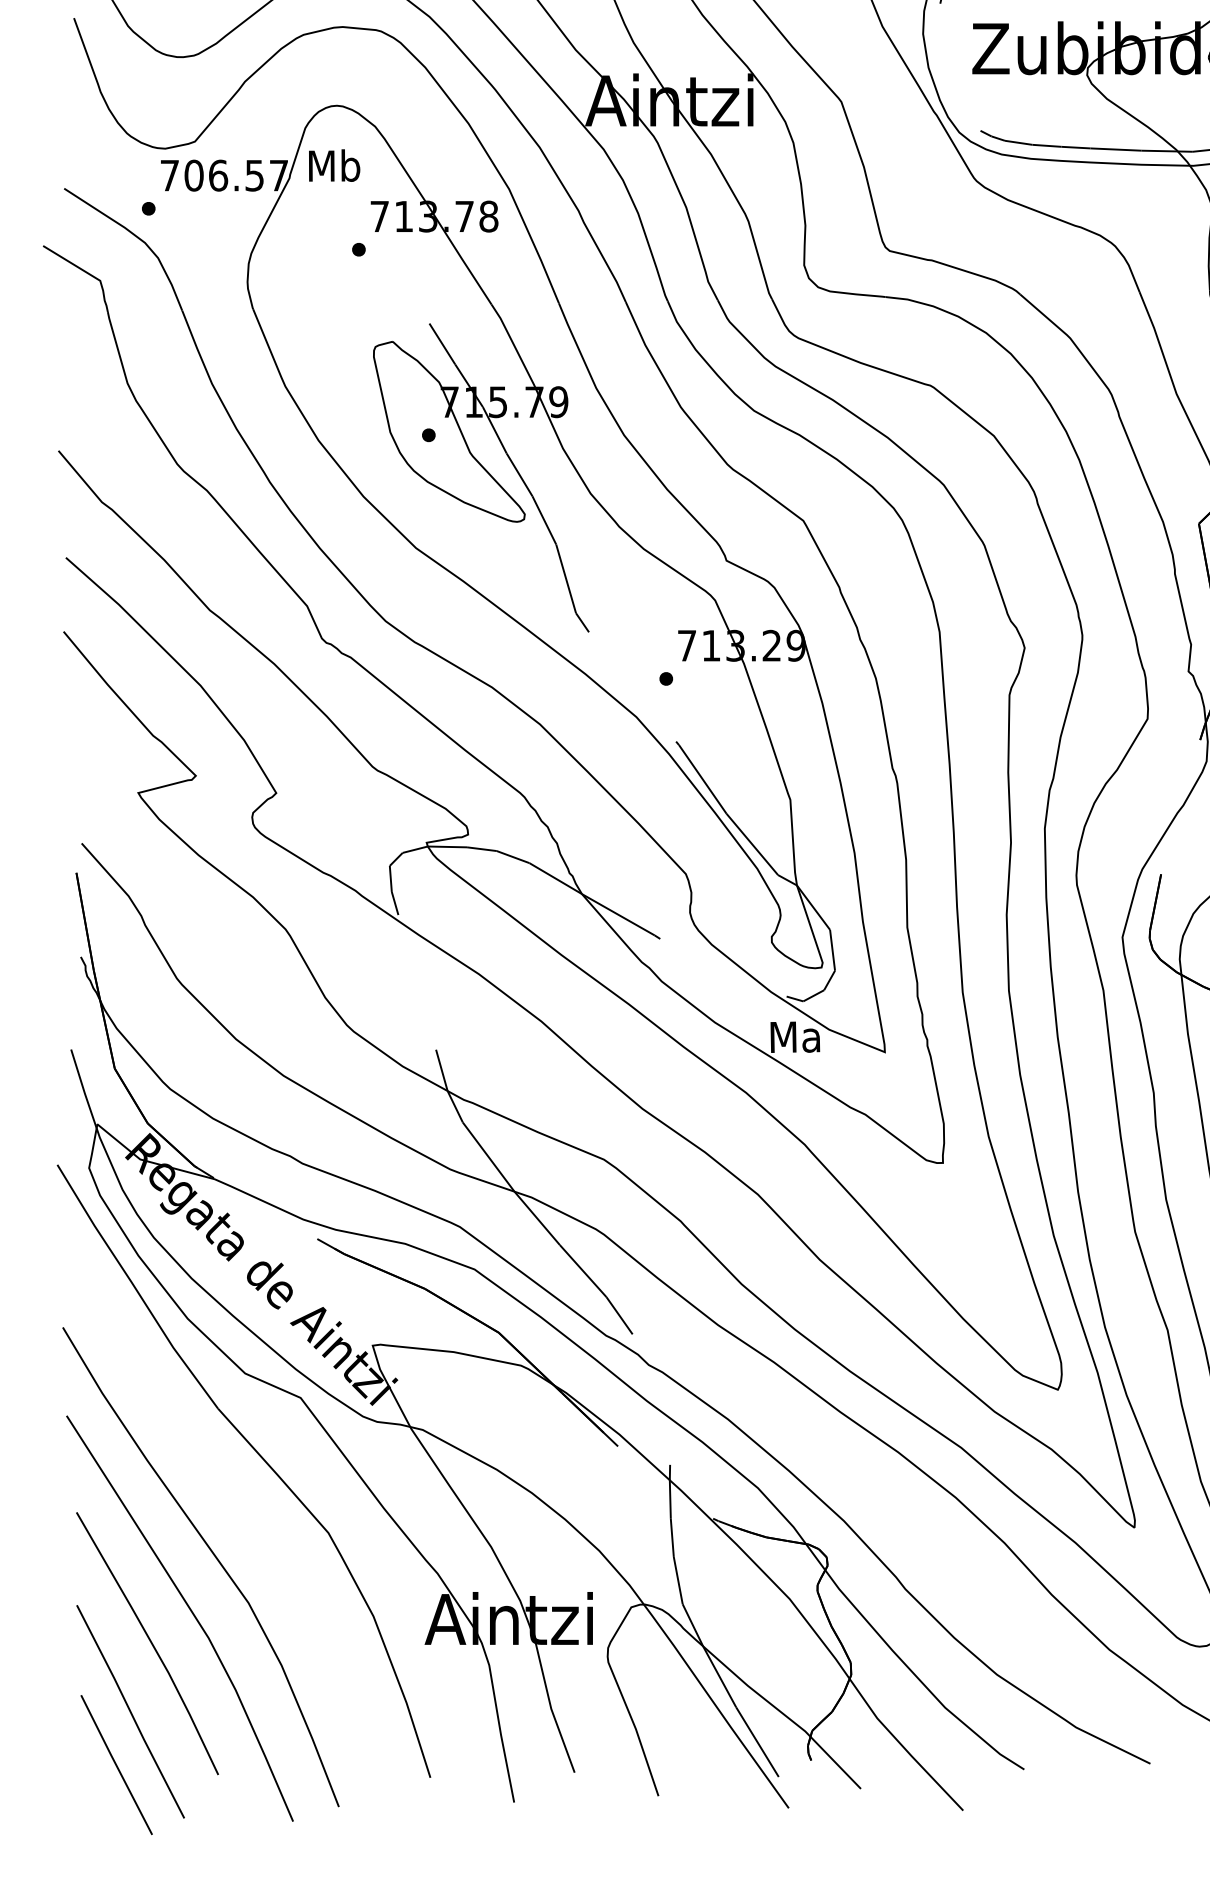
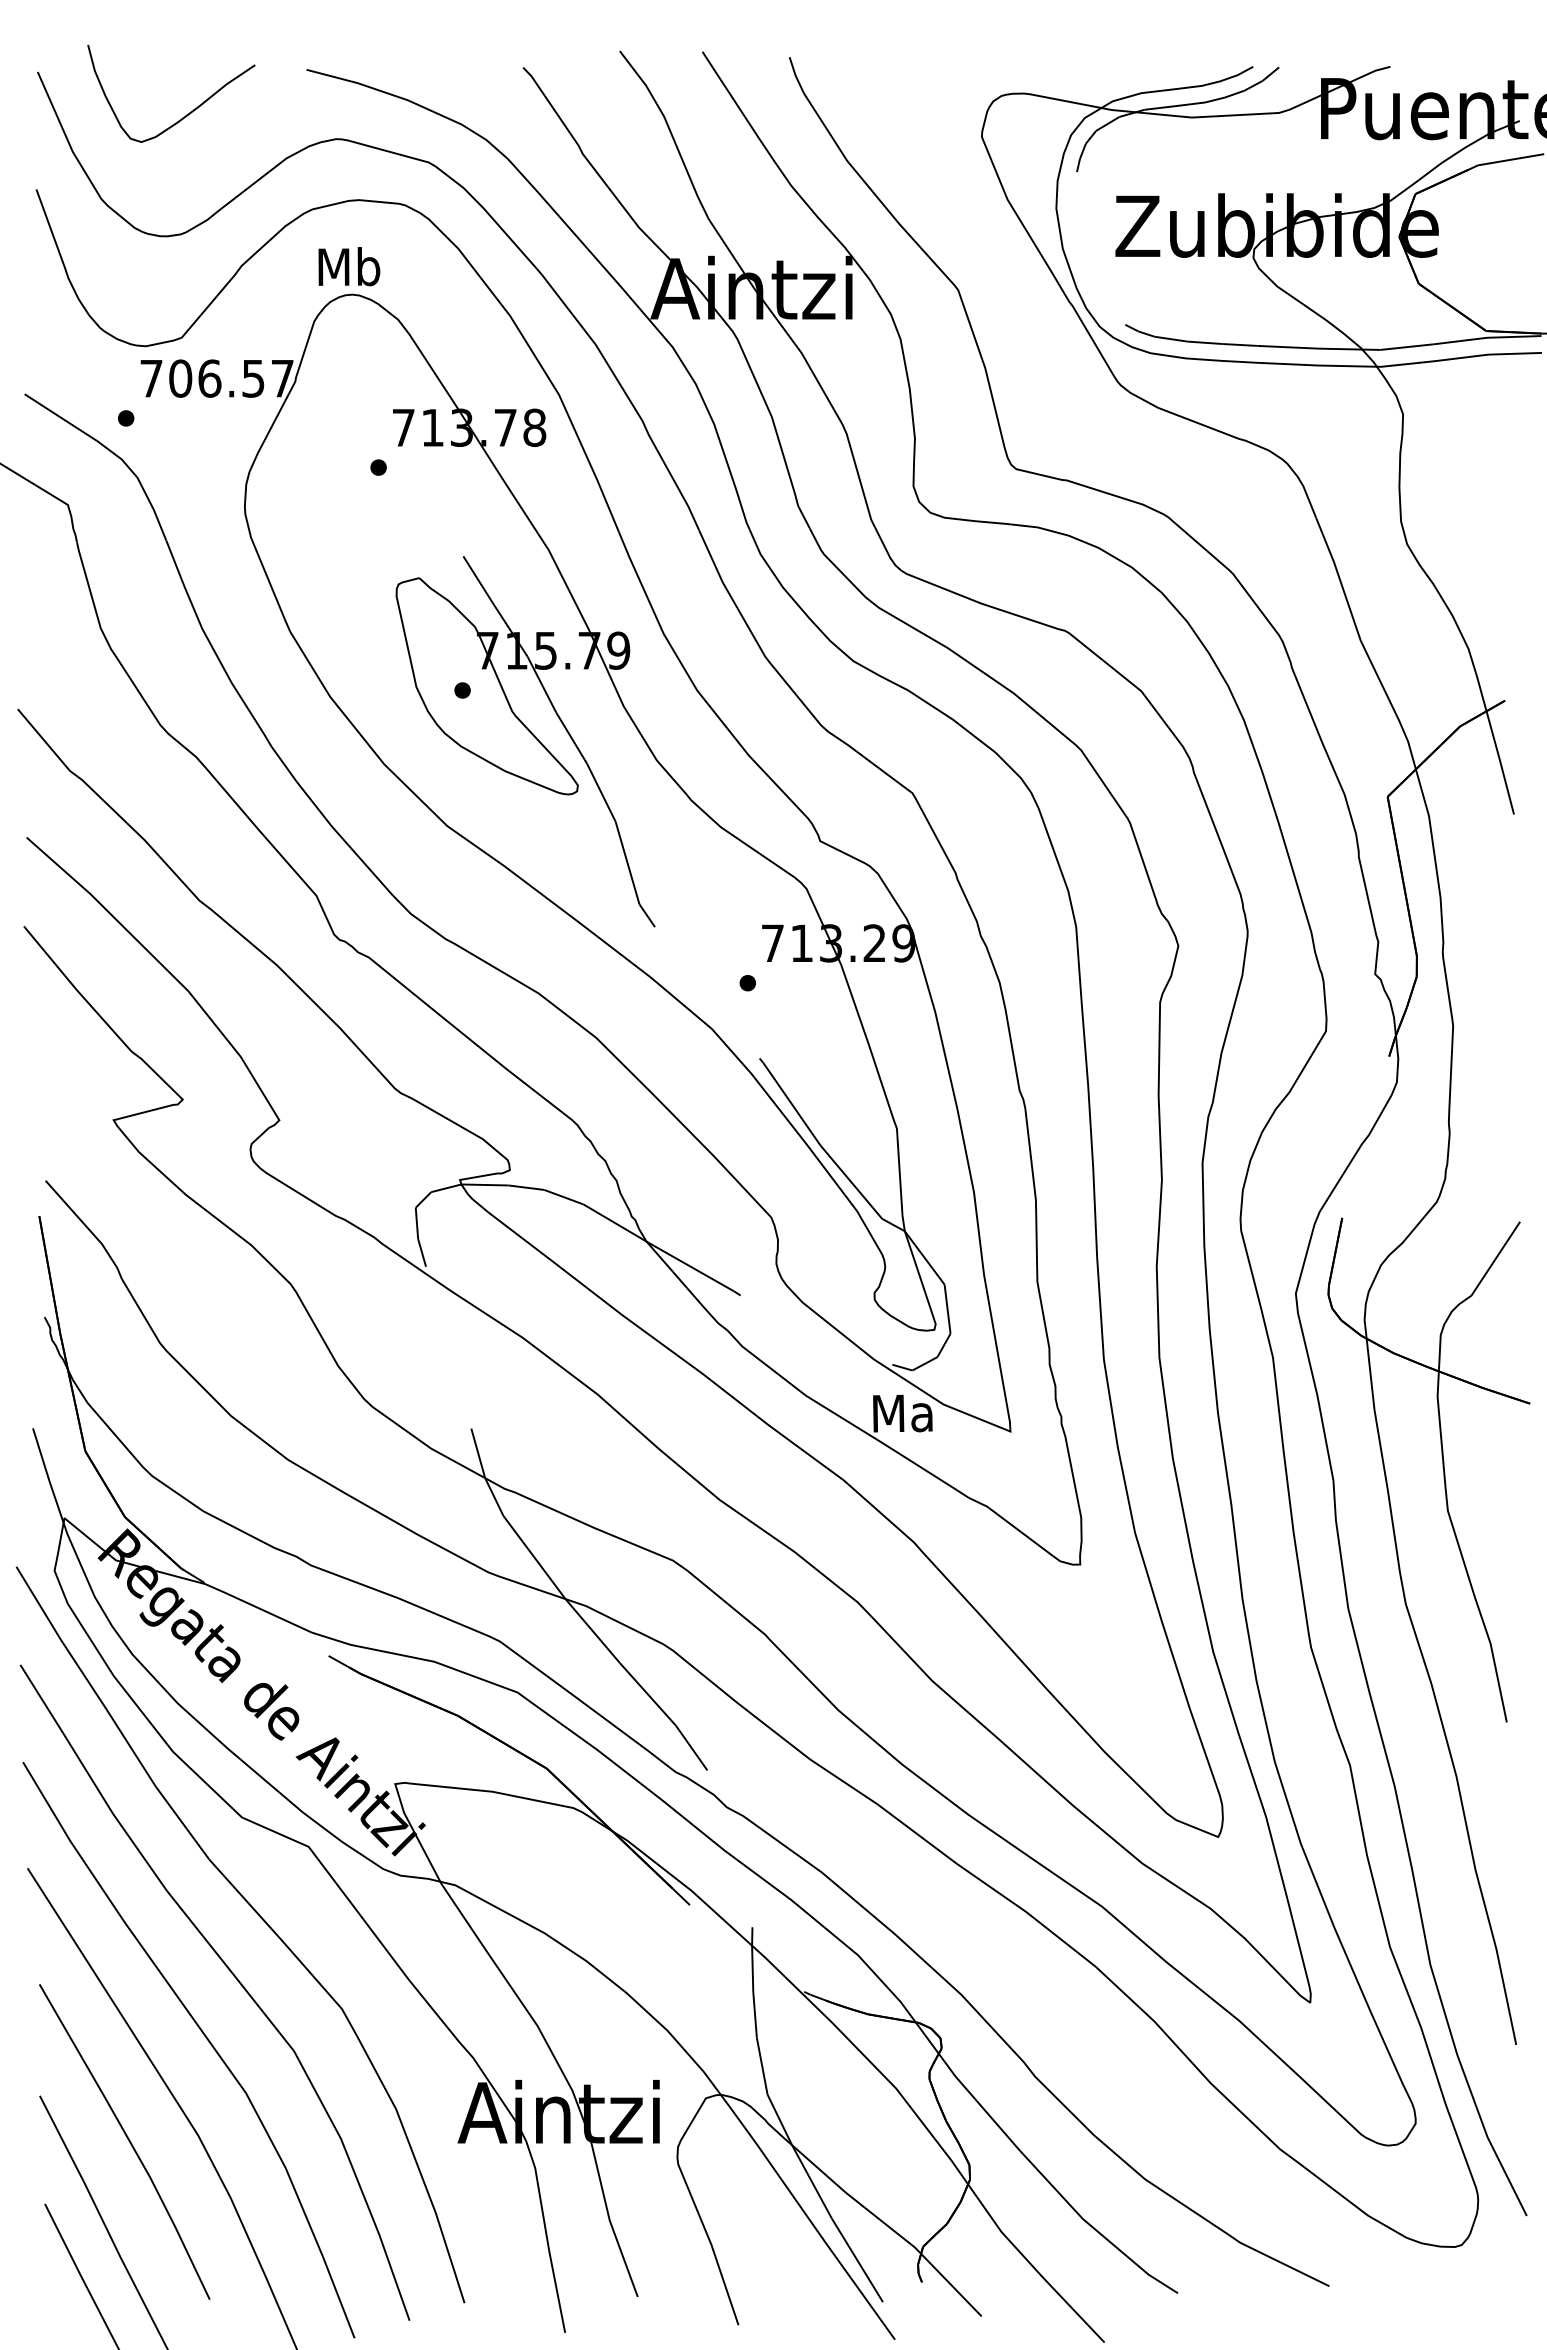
text: (334, 165) -> (349, 266), moved
curve: (238, 1505) -> (233, 1976), added

